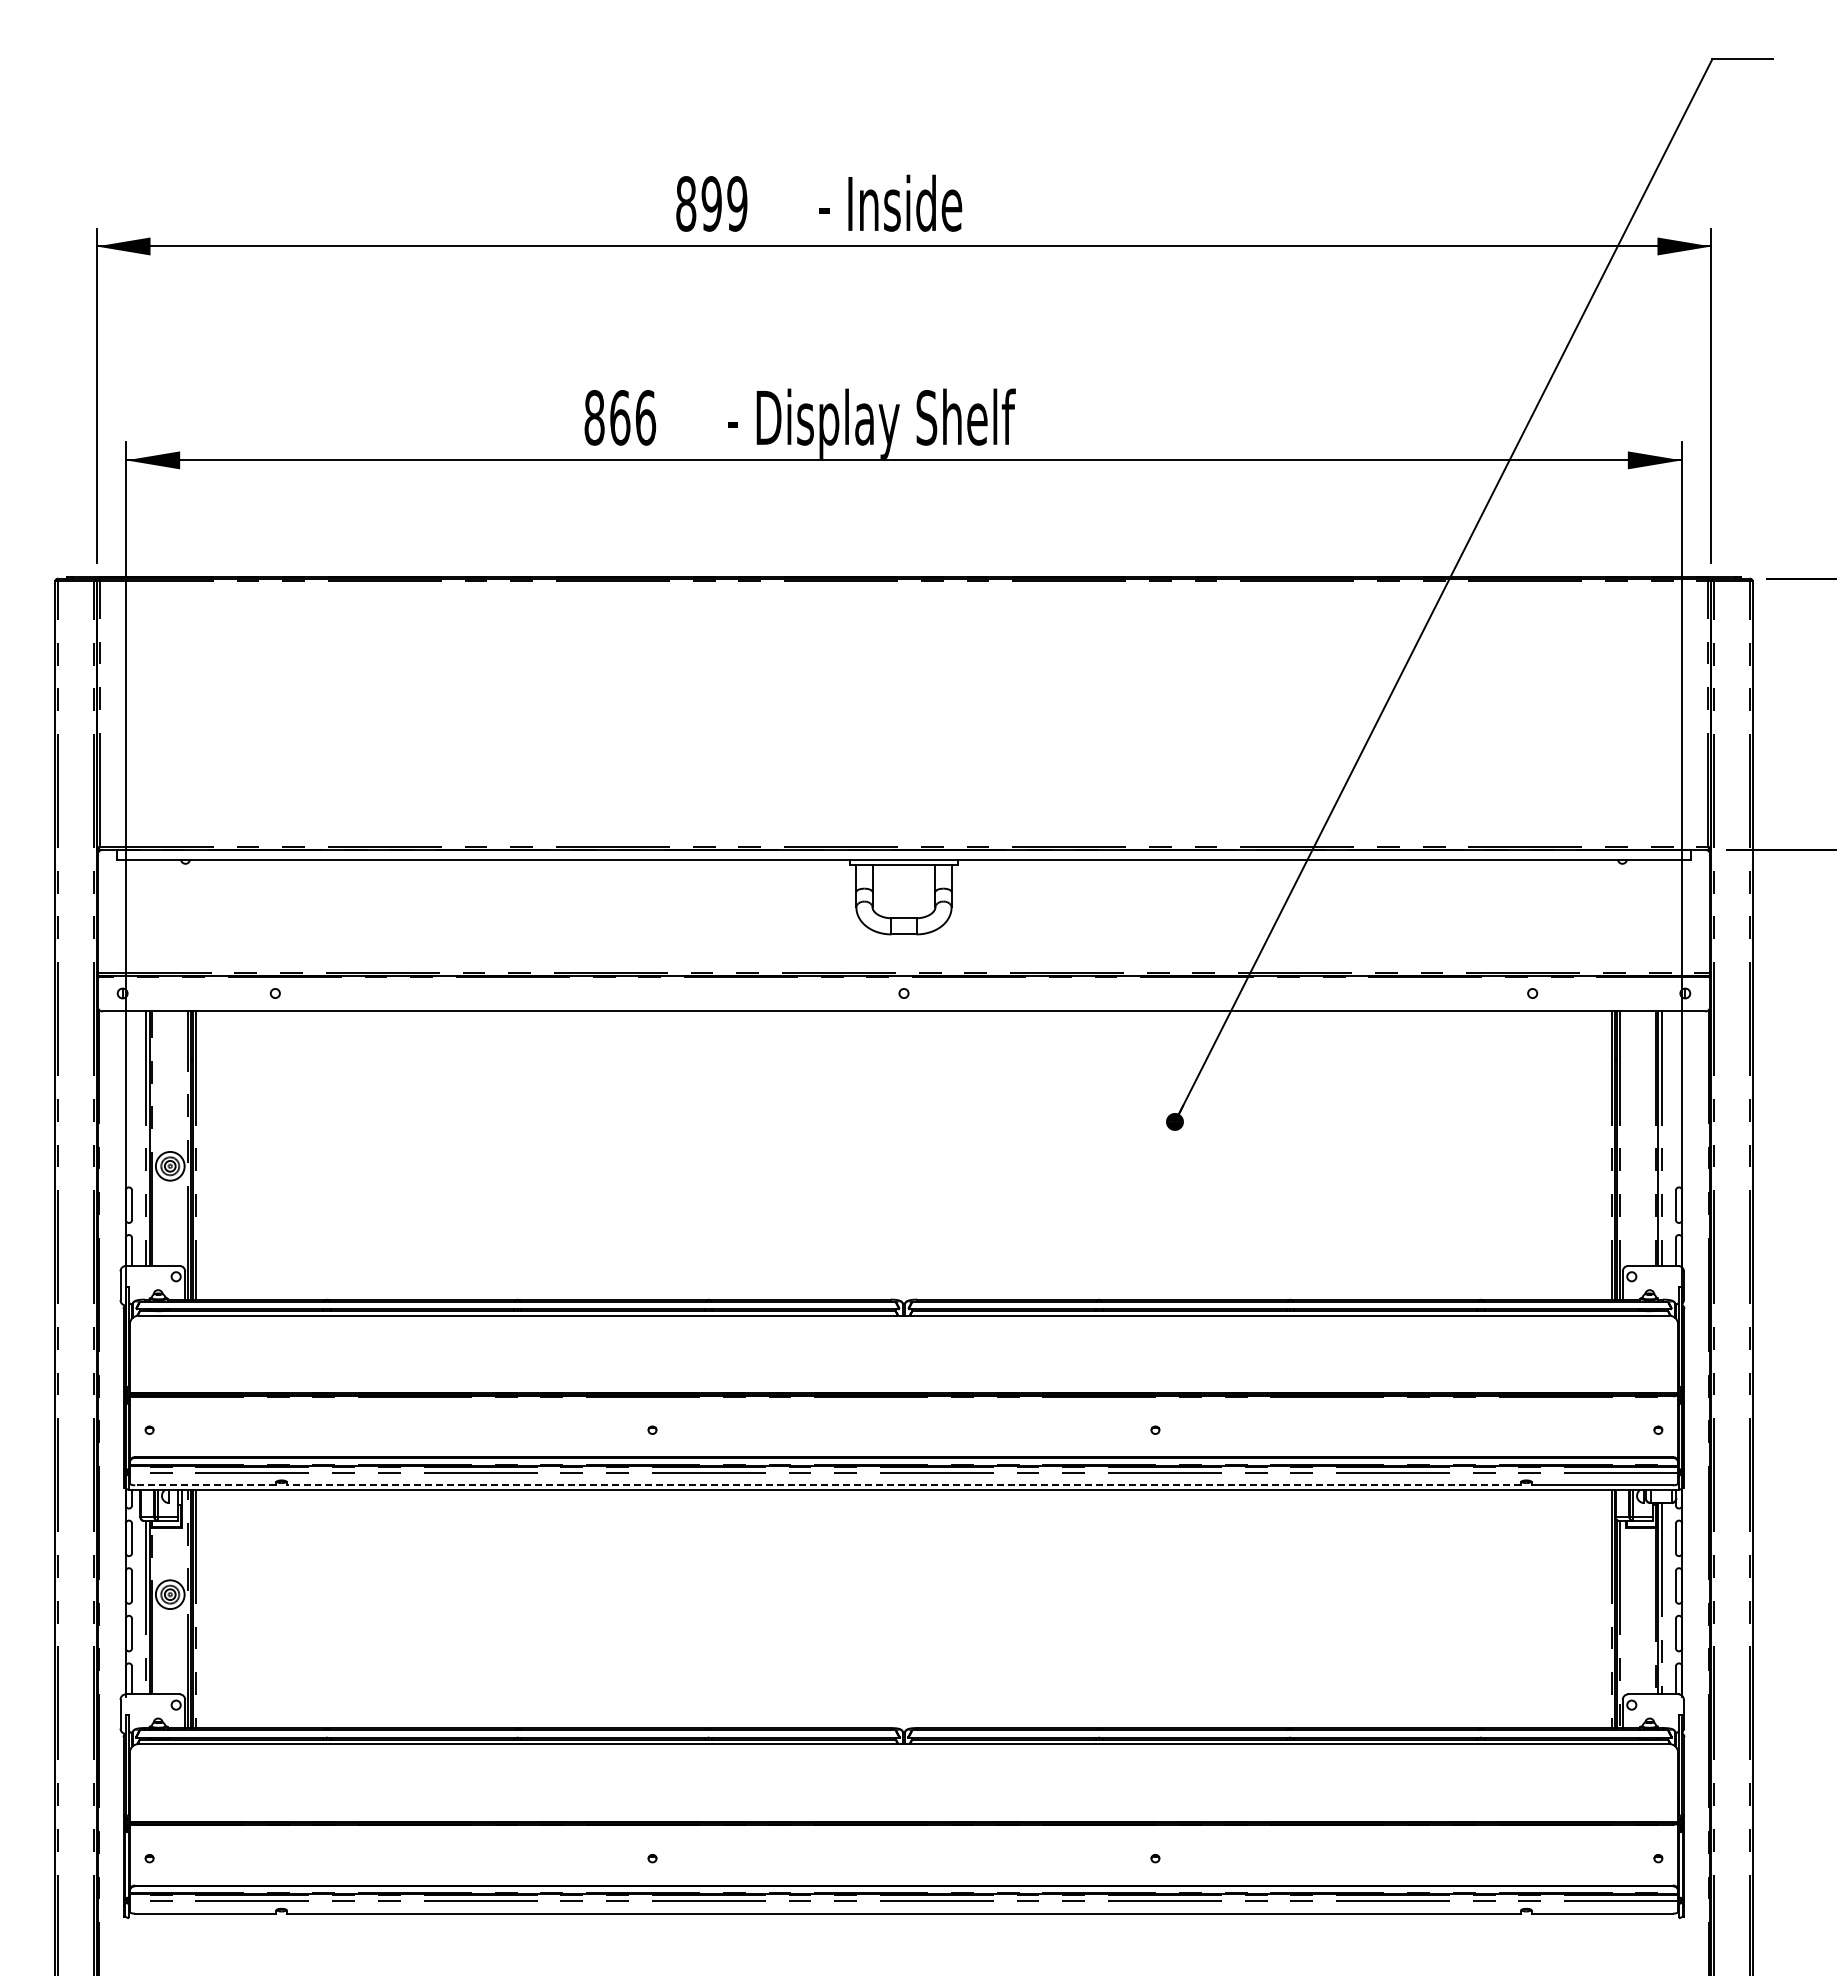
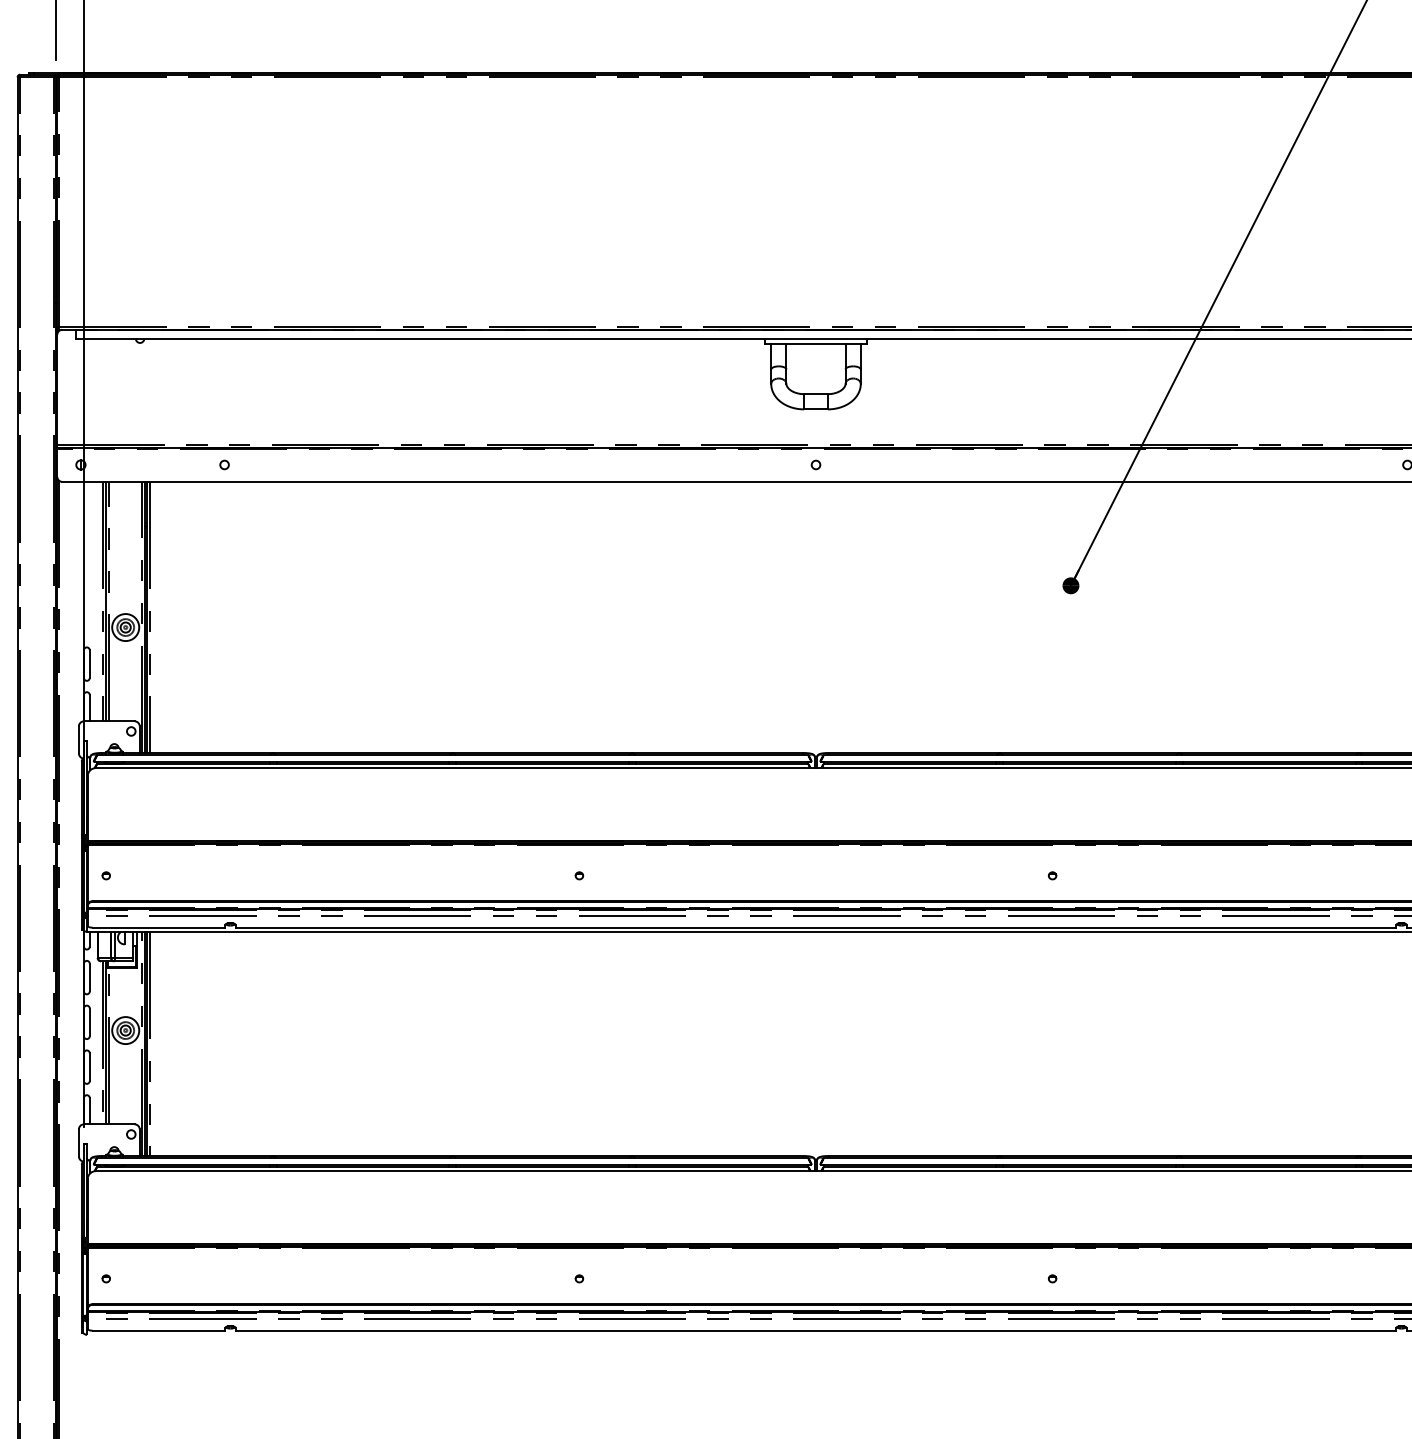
line: (205, 1485) -> (158, 927), dashed -> solid
line: (904, 1485) -> (816, 927), dashed -> solid

